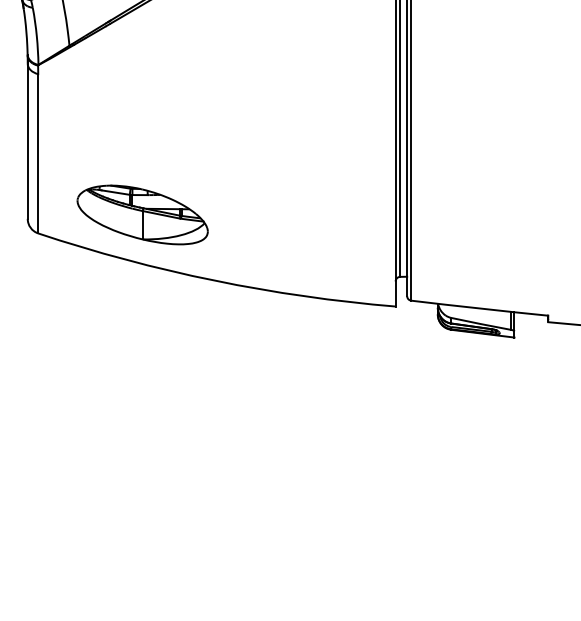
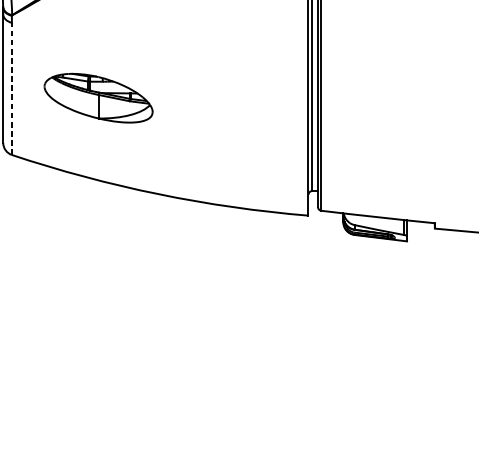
line: (38, 153) -> (12, 88), solid -> dashed
part: (142, 214) -> (98, 97), moved

